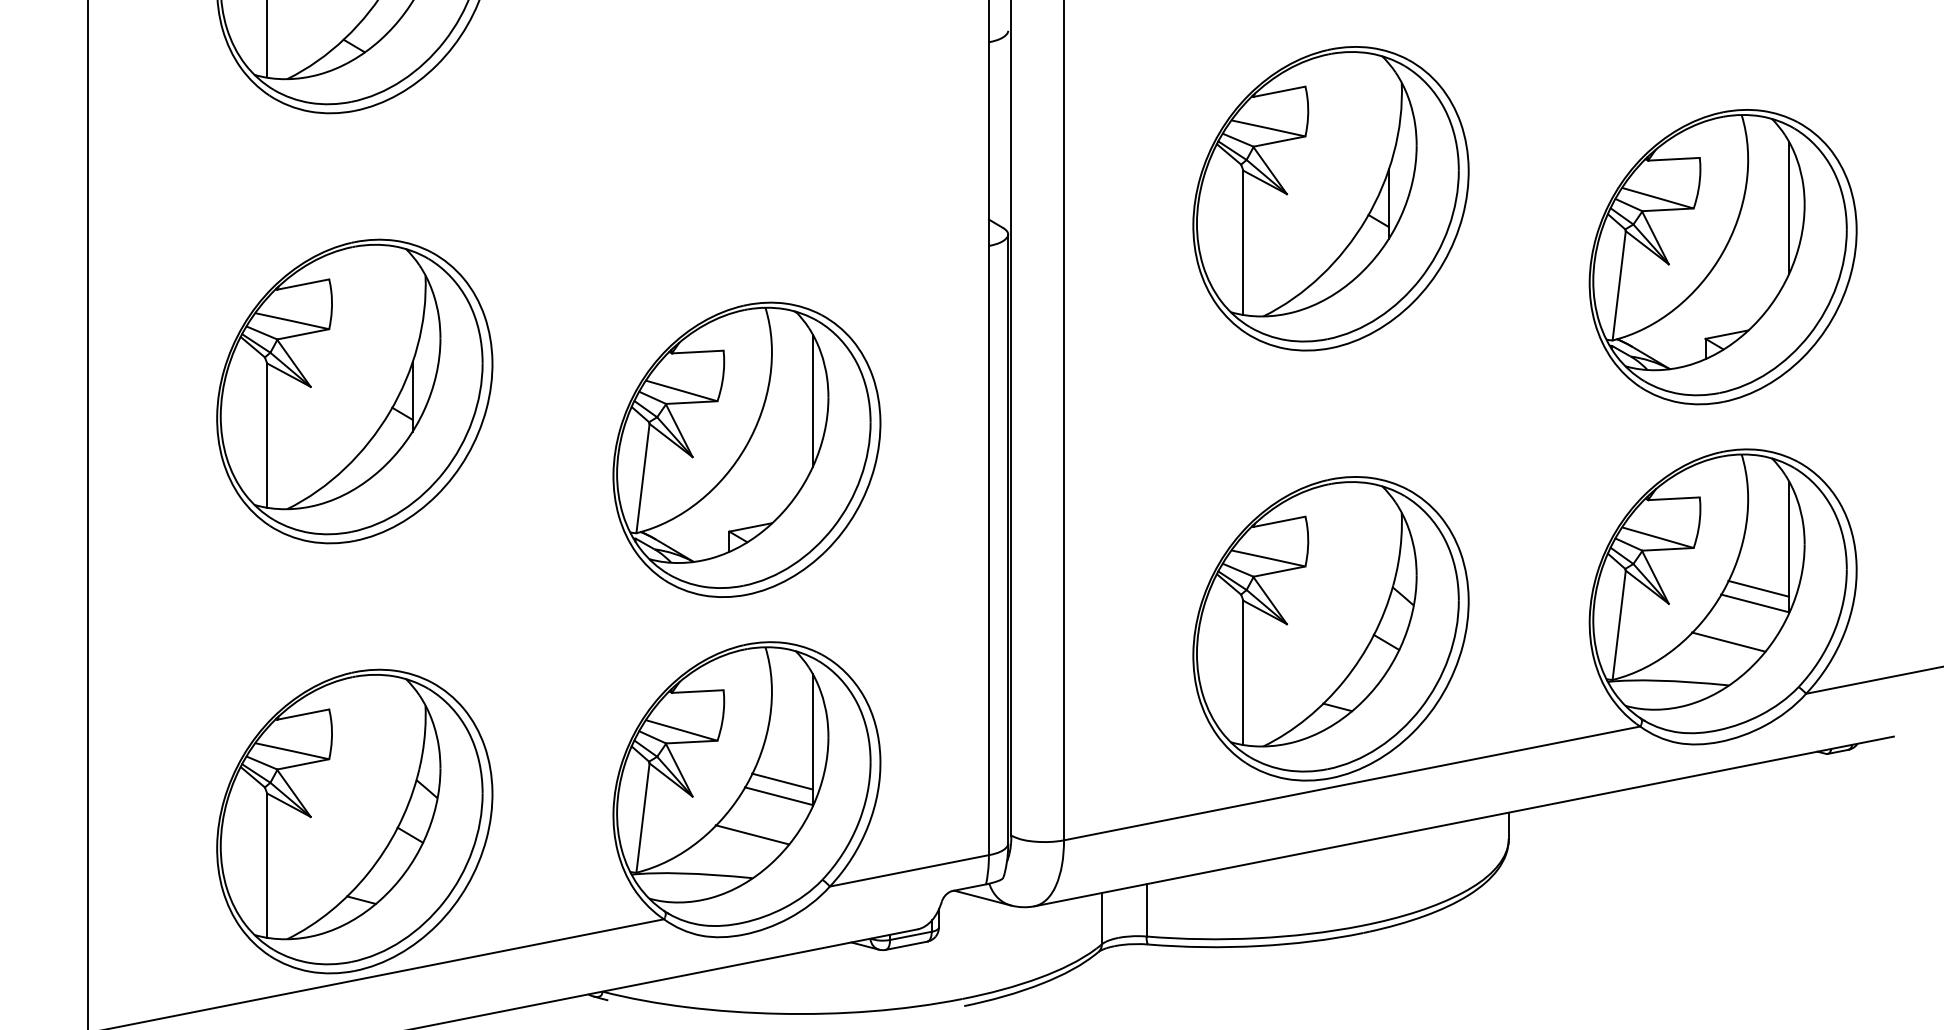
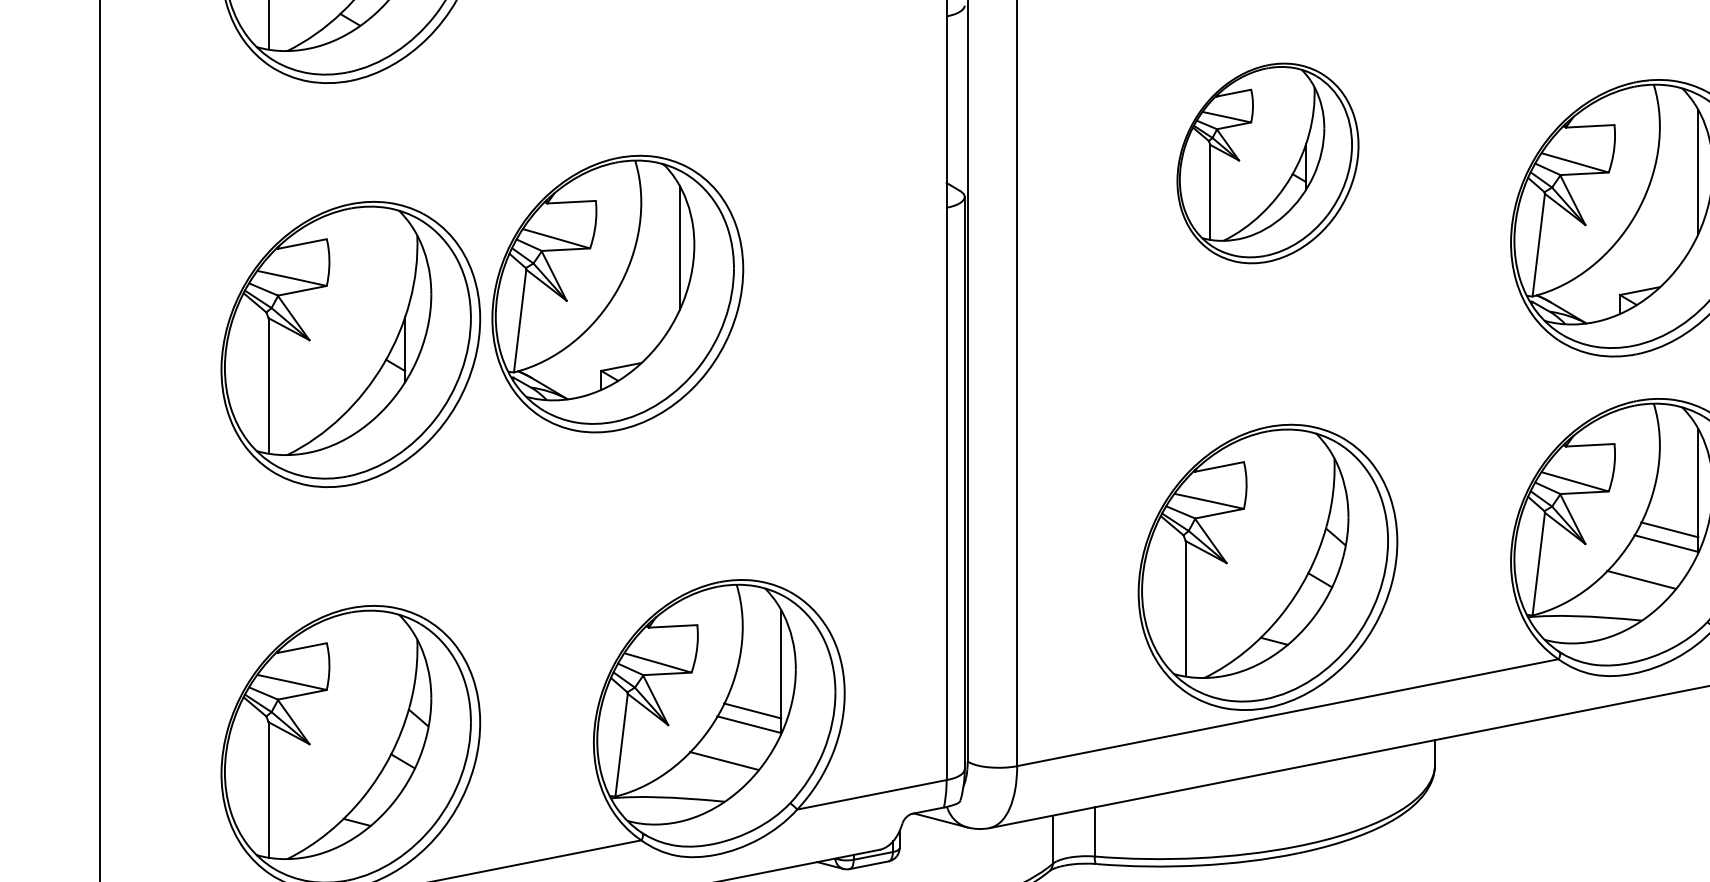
part: (1330, 198) -> (1267, 163), size x0.7
part: (746, 449) -> (617, 293), moved

